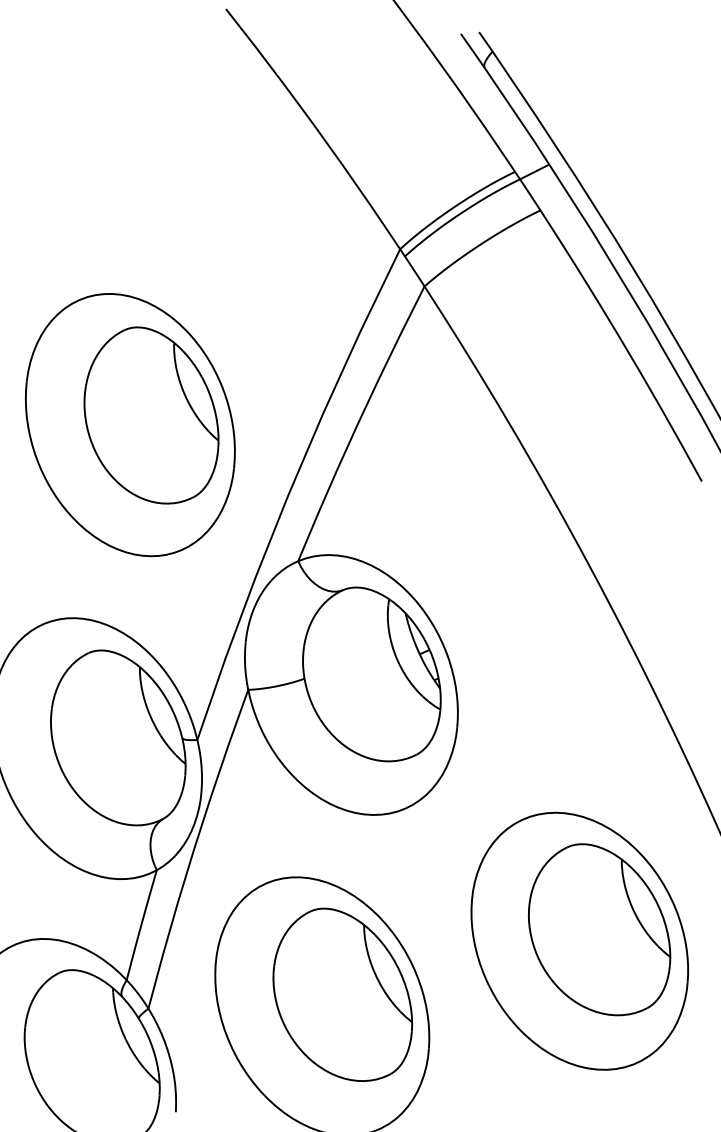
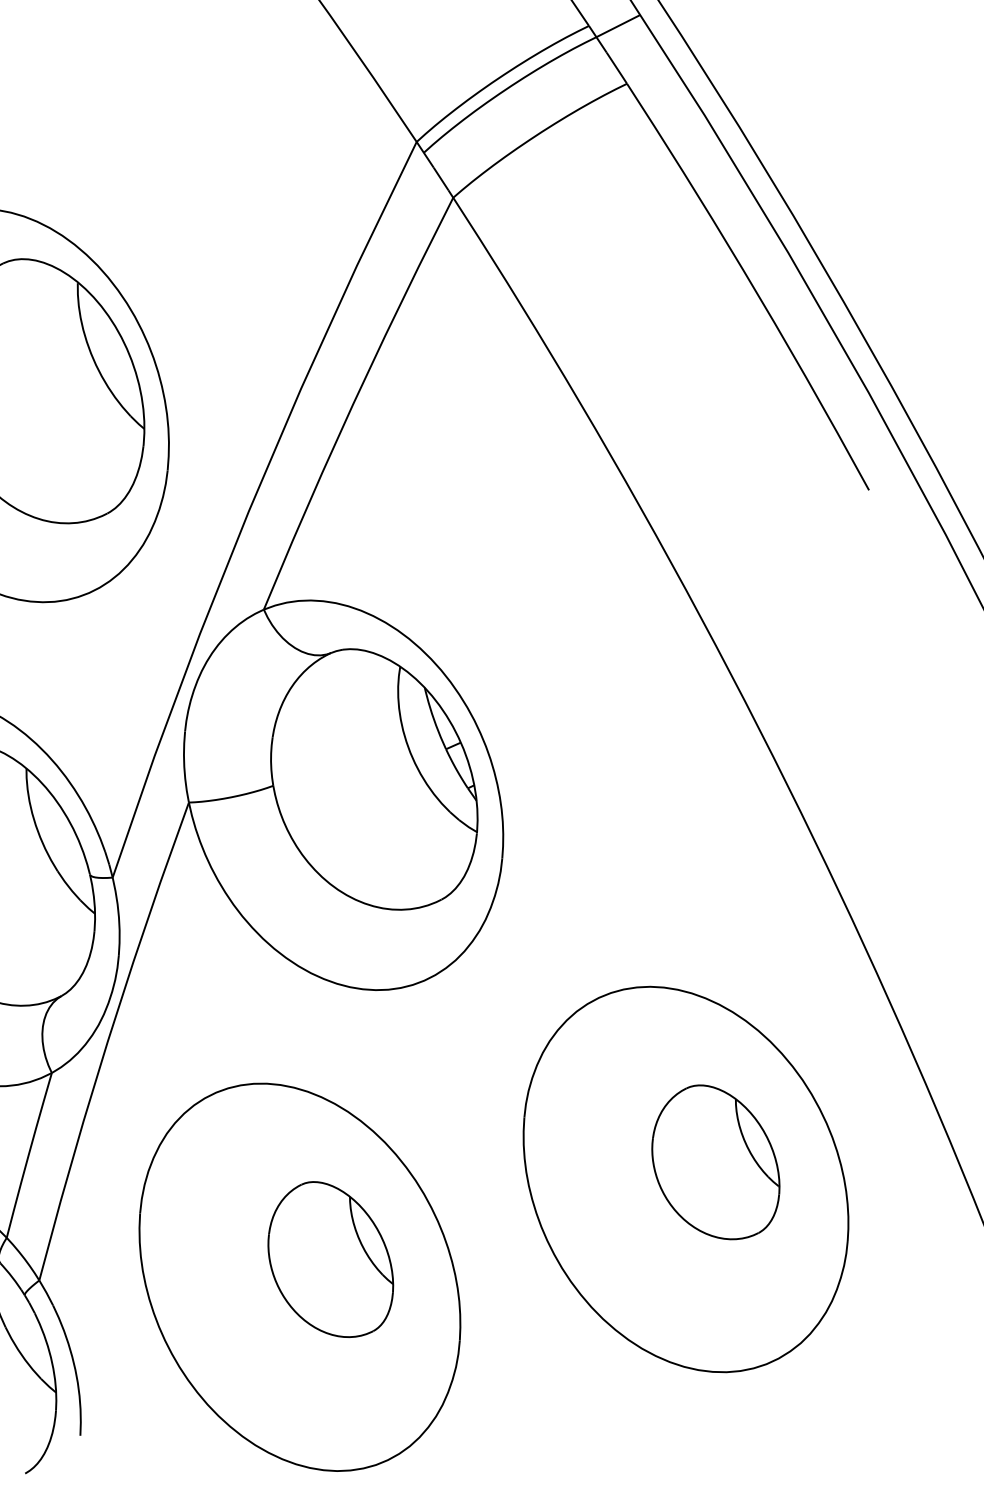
part: (599, 929) -> (715, 1161), size x0.6
part: (342, 994) -> (330, 1259), size x0.6

